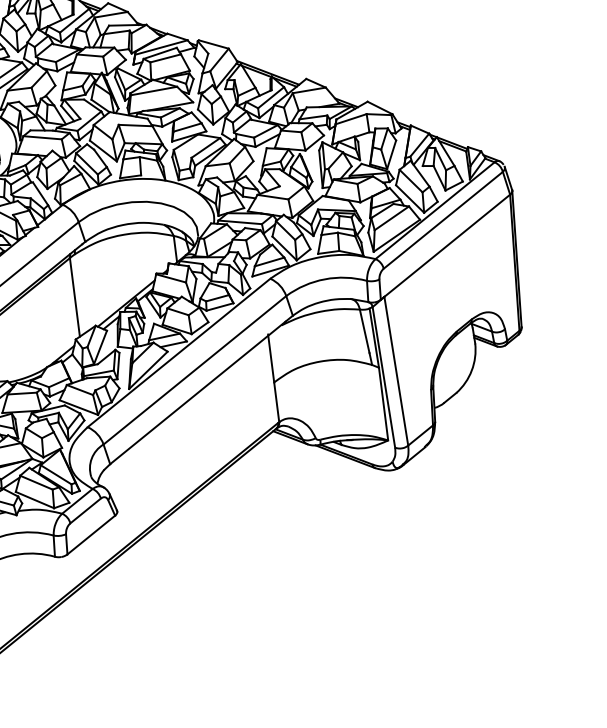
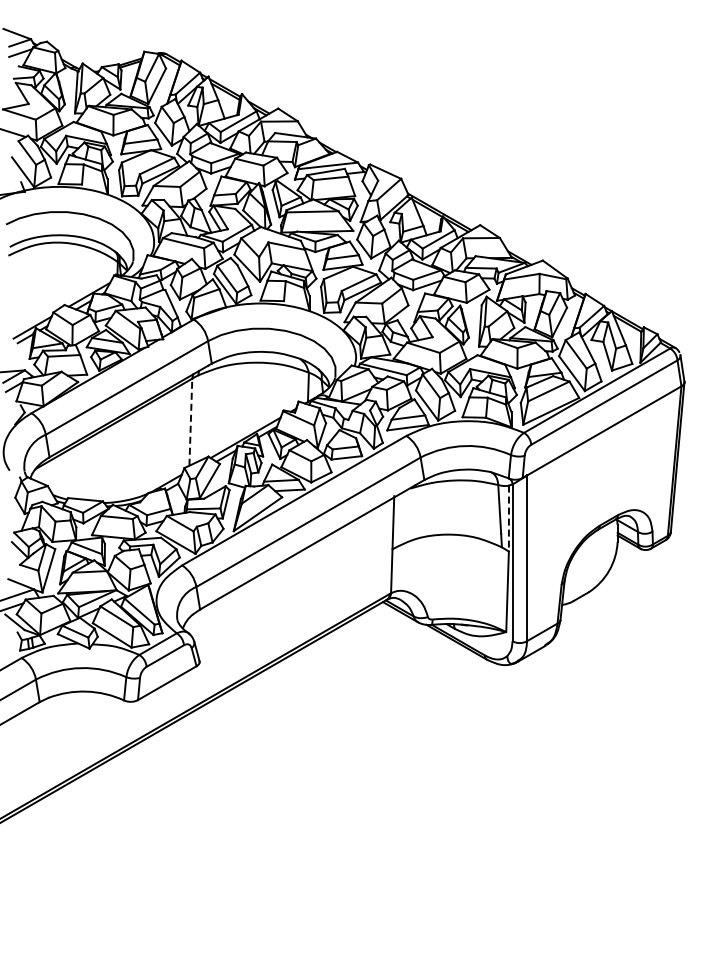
line: (74, 297) -> (190, 422), solid -> dashed
line: (373, 338) -> (508, 518), solid -> dashed

